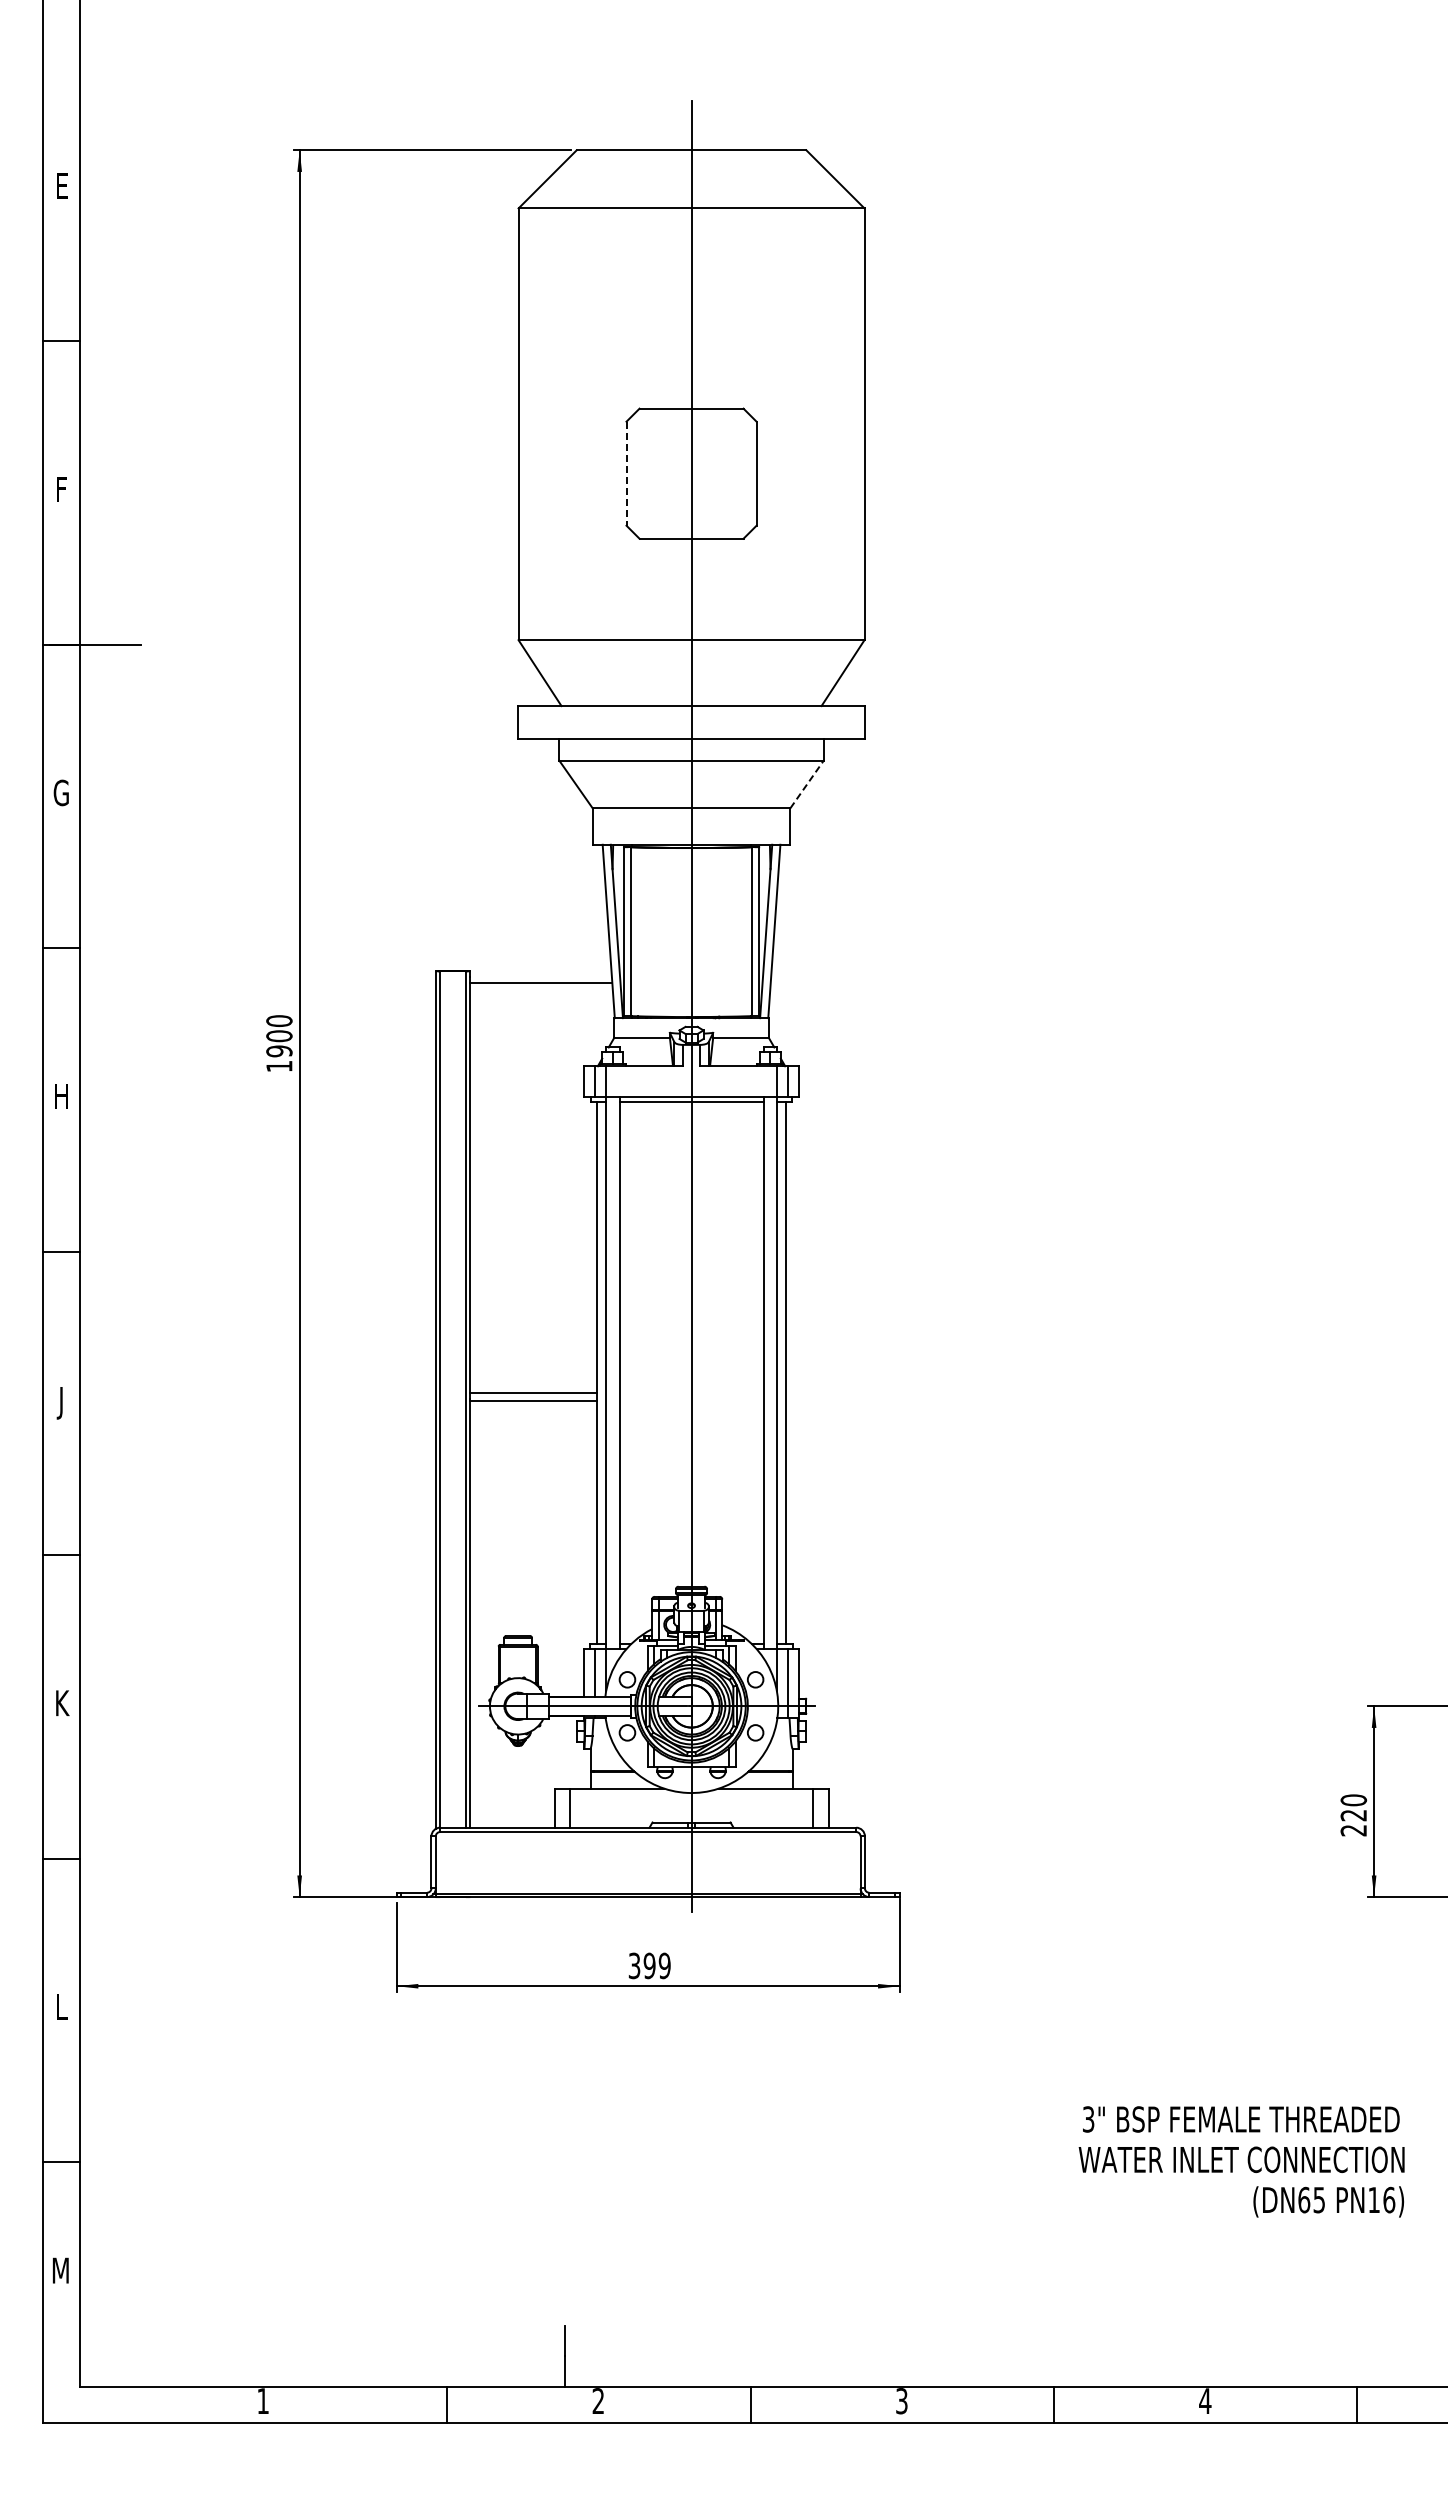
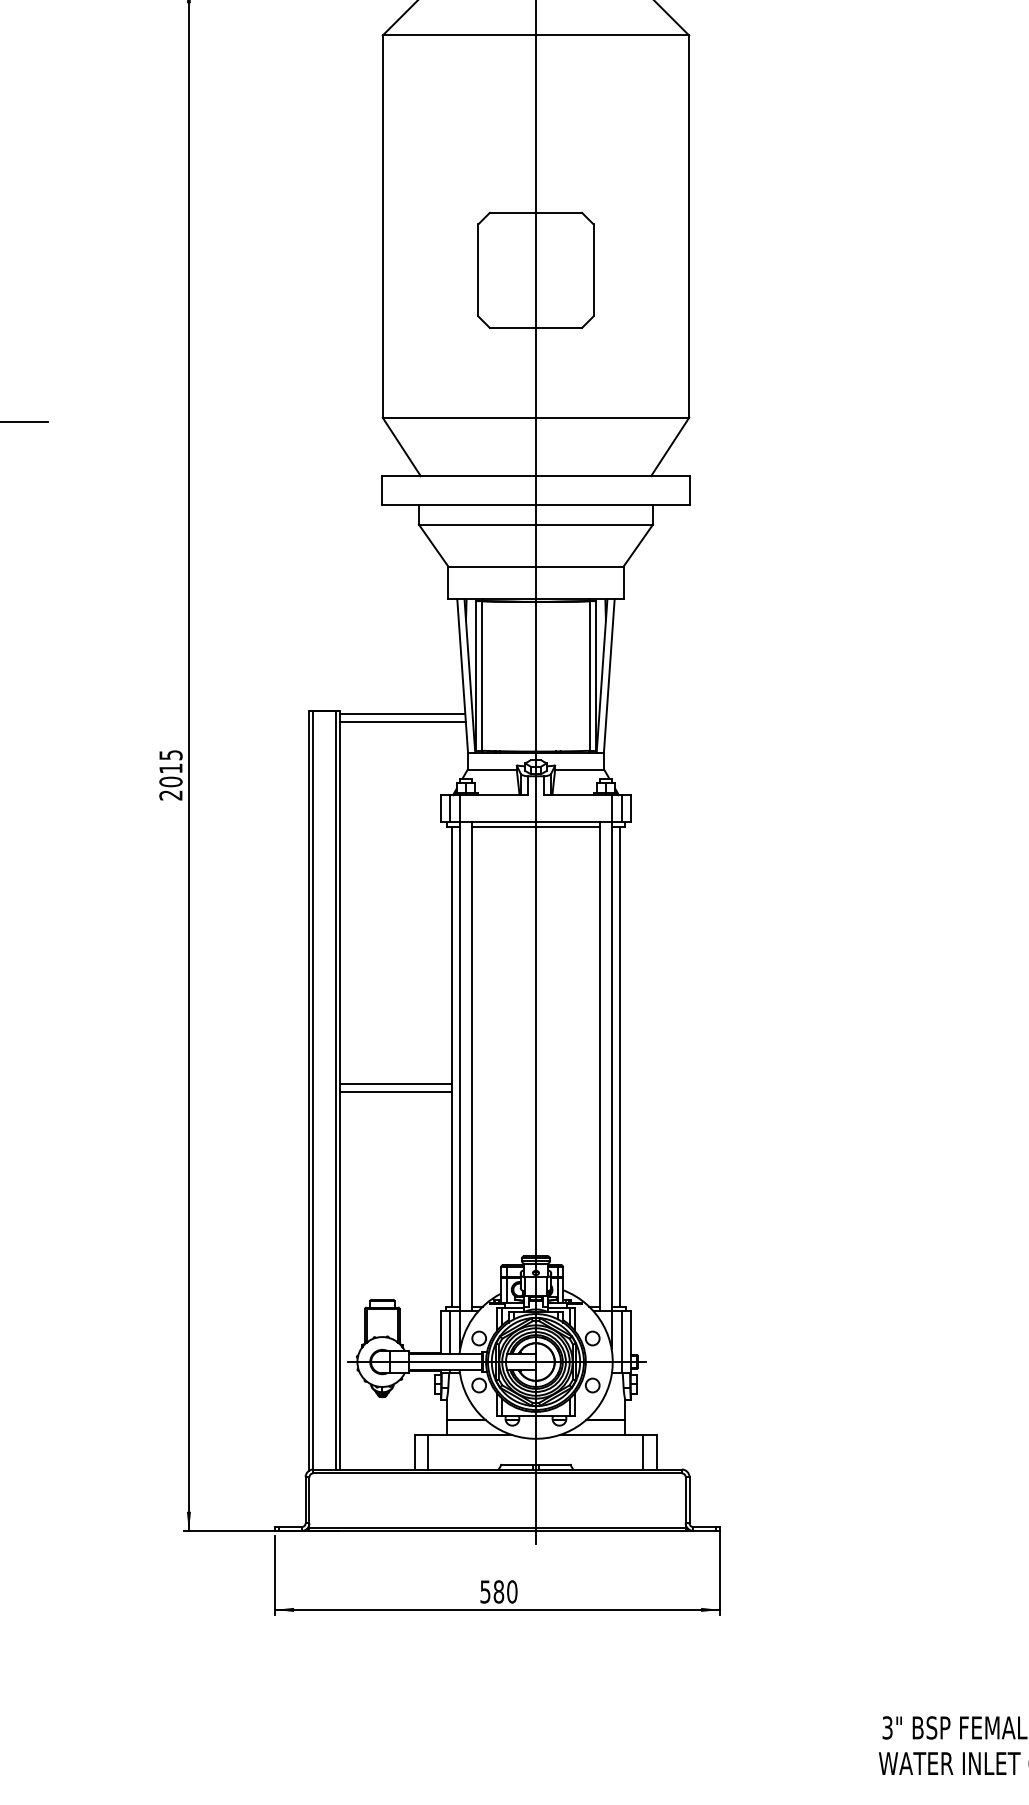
line: (626, 474) -> (478, 271), dashed -> solid
line: (807, 784) -> (638, 545), dashed -> solid
line: (540, 974) -> (402, 713), added
text: (279, 1043) -> (171, 775), 1900 -> 2015
text: (649, 1965) -> (498, 1591), 399 -> 580

